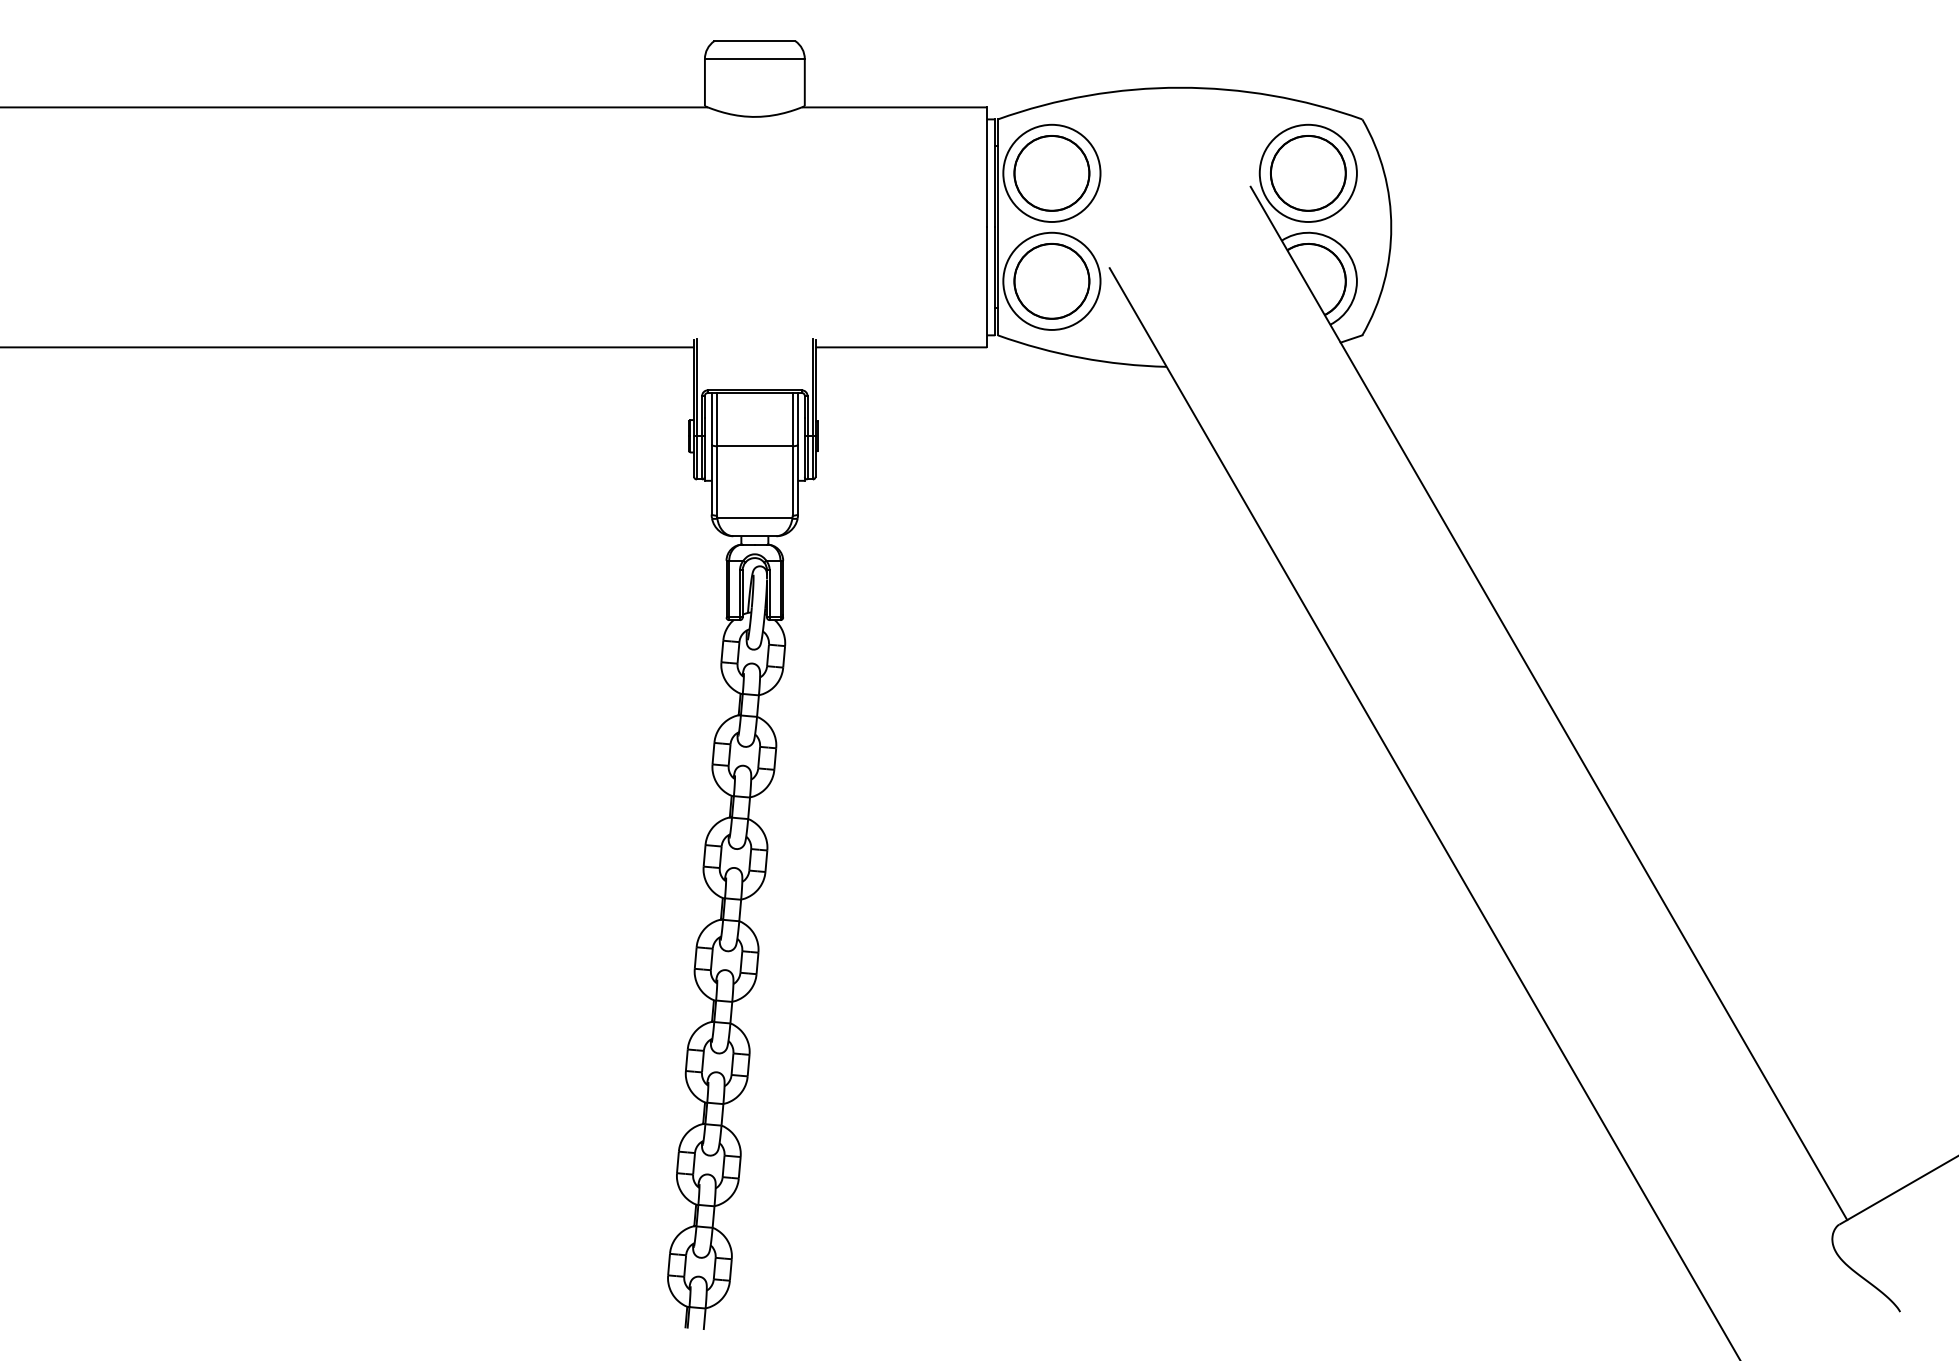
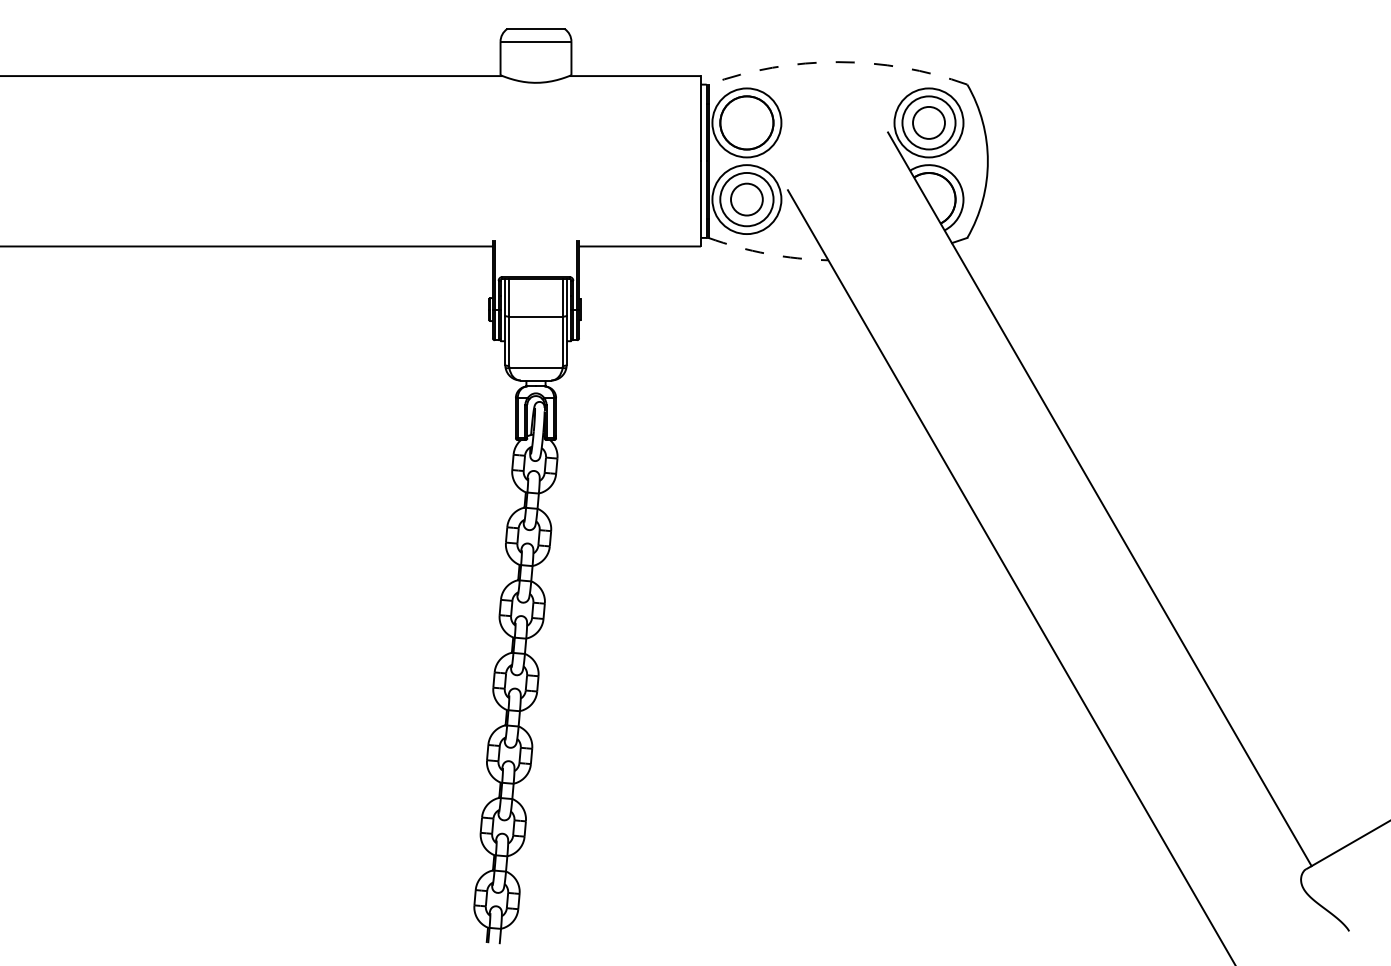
arc: (1179, 88) -> (837, 62), solid -> dashed
circle: (1307, 172) -> (928, 122), size x0.6
circle: (1051, 281) -> (746, 199), size x0.6
arc: (1080, 357) -> (767, 253), solid -> dashed

